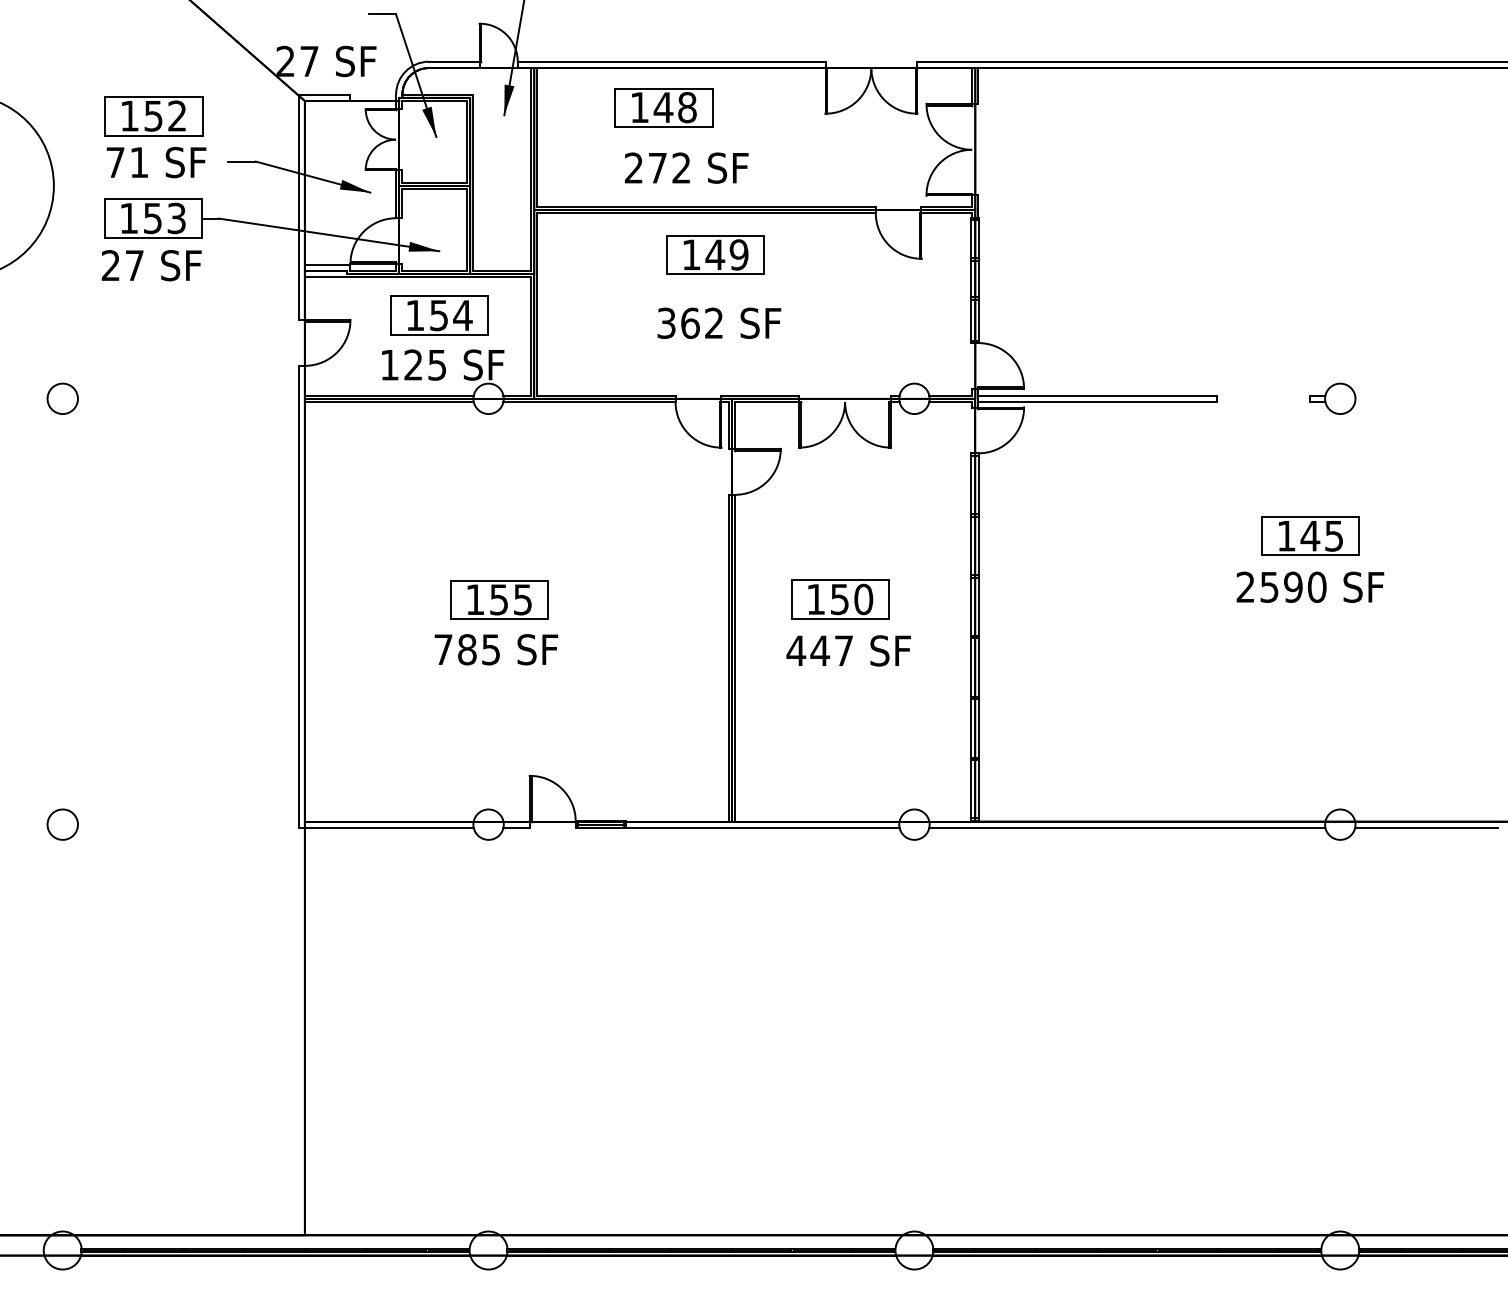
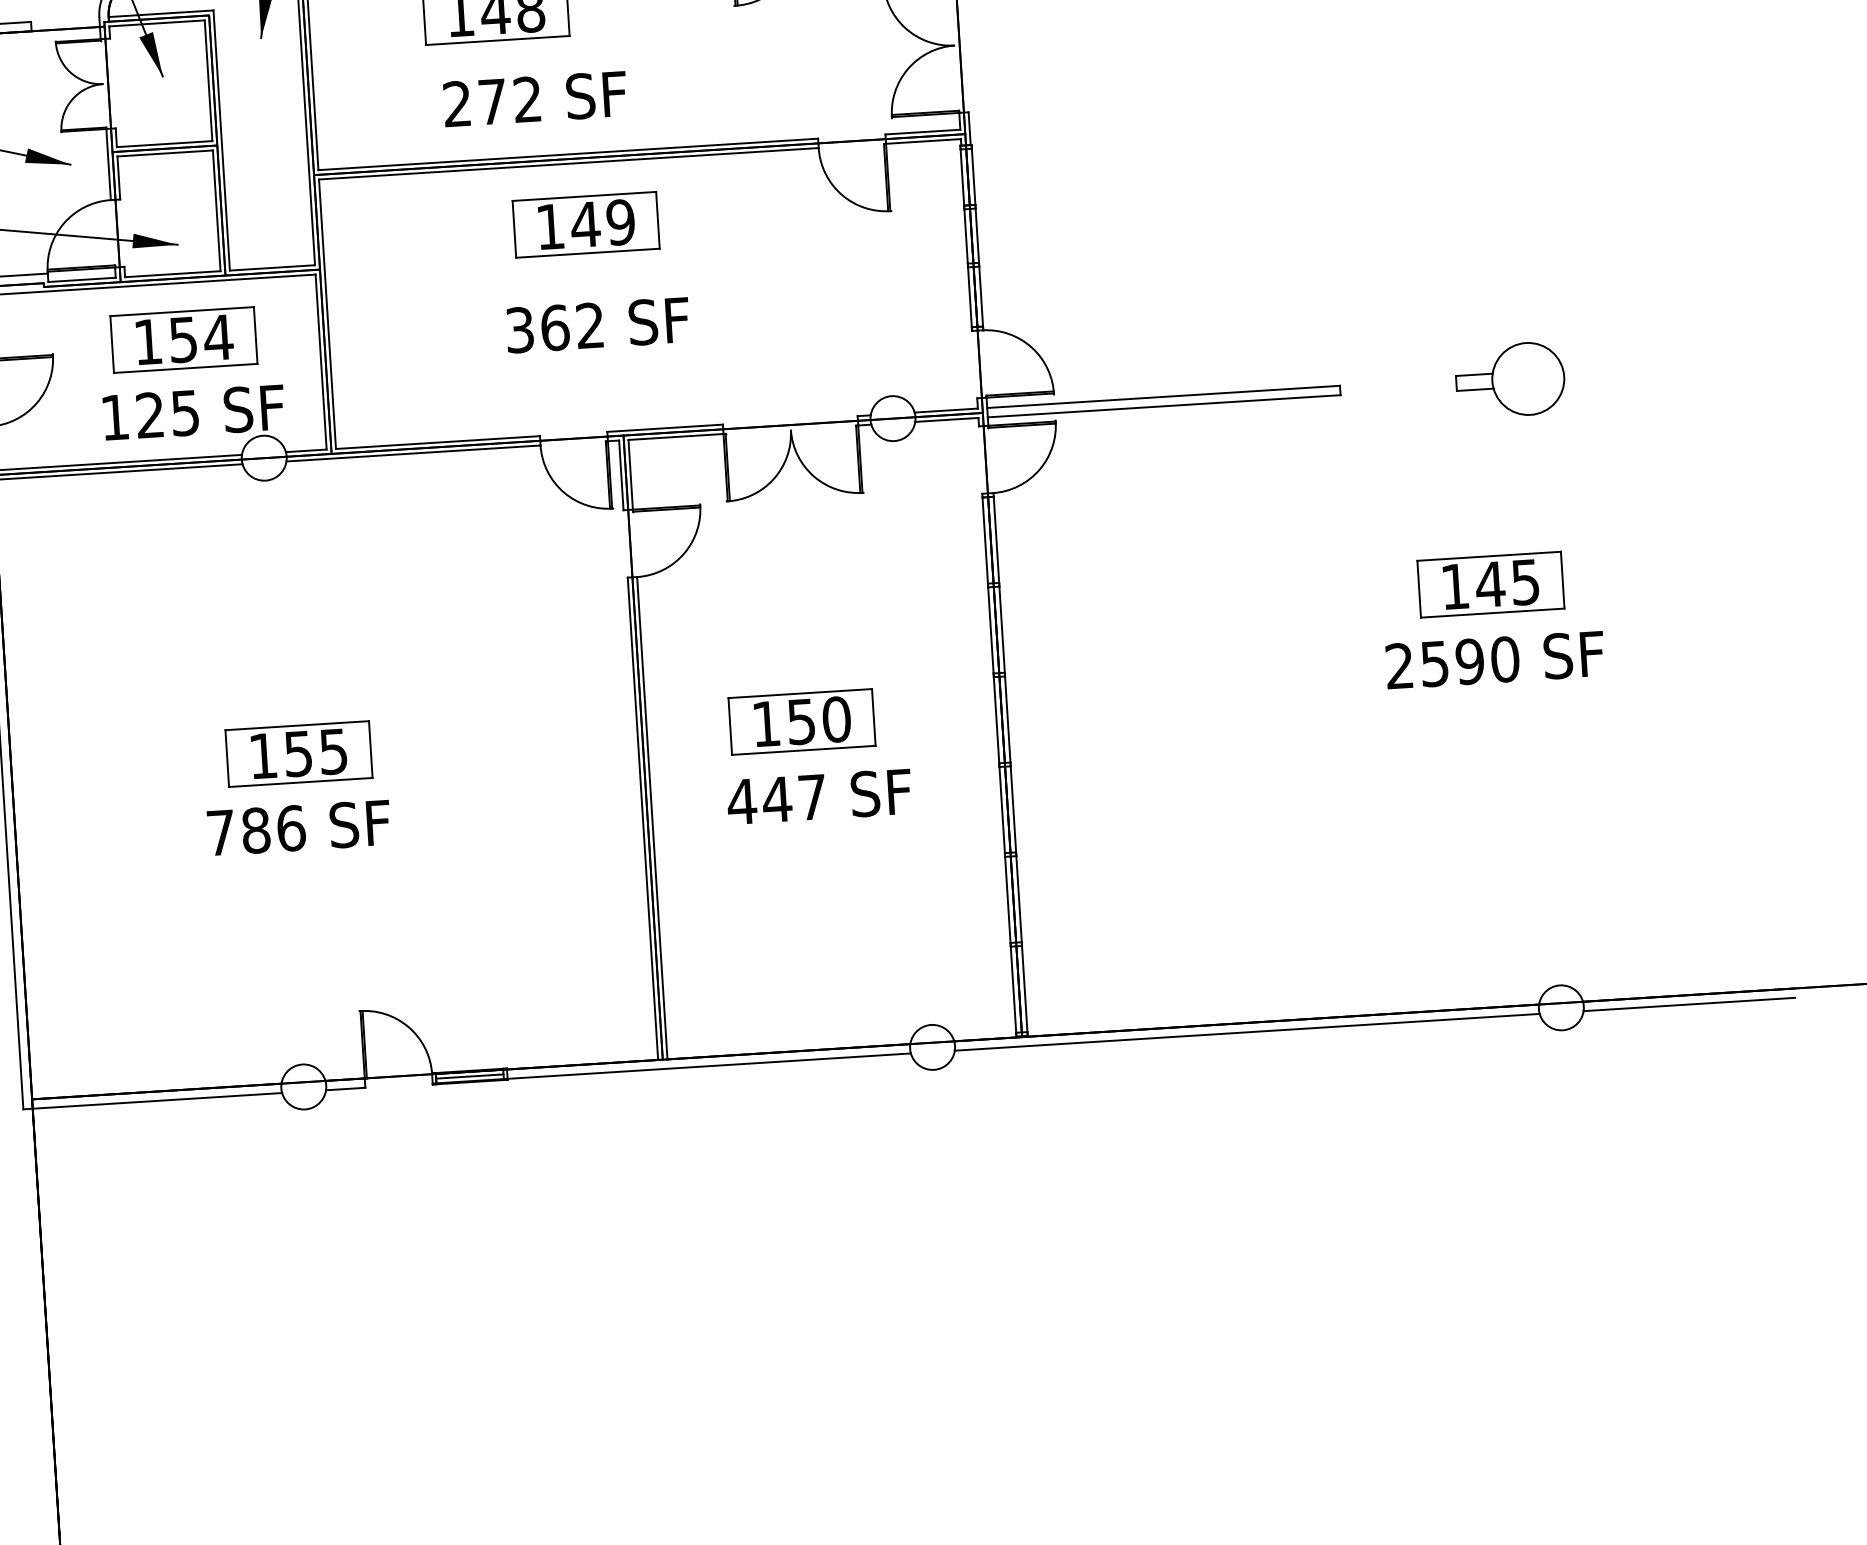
part: (1332, 398) -> (1510, 379), size x1.6
text: (491, 649) -> (291, 828), 785 -> 786

